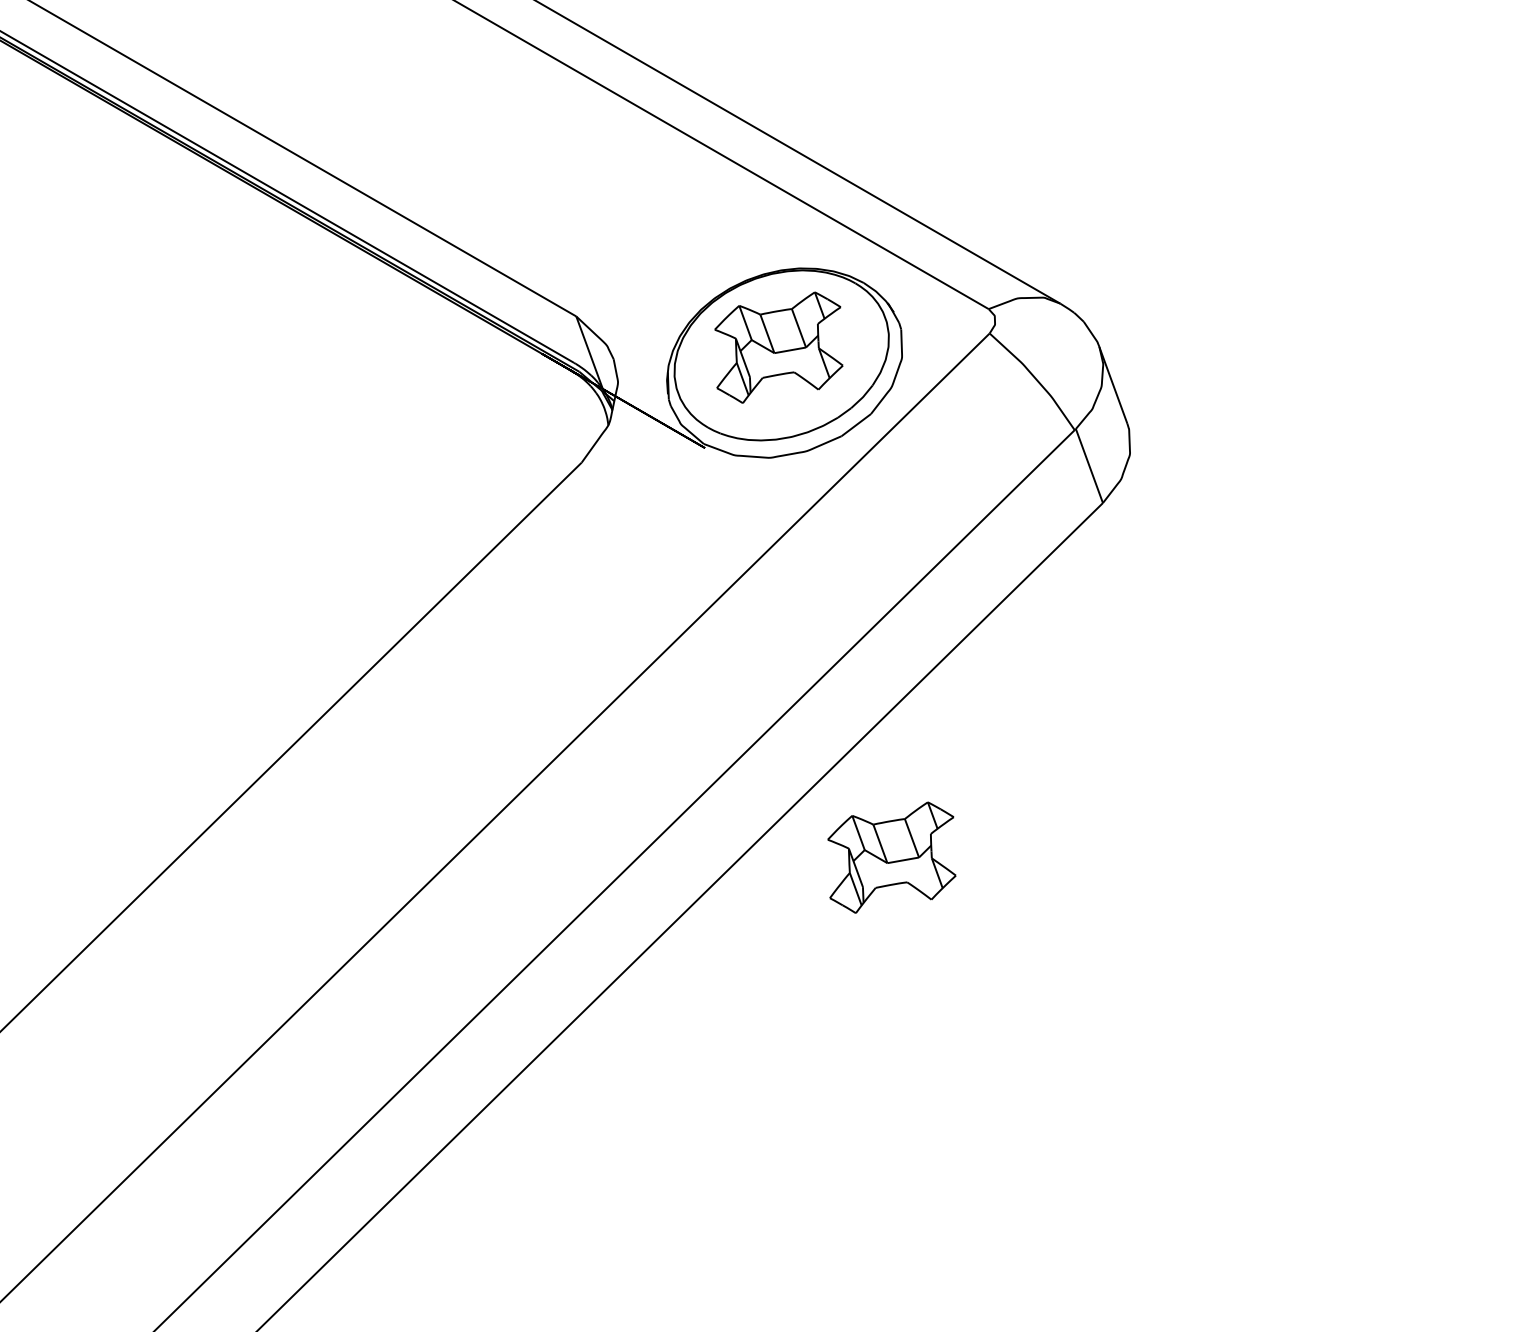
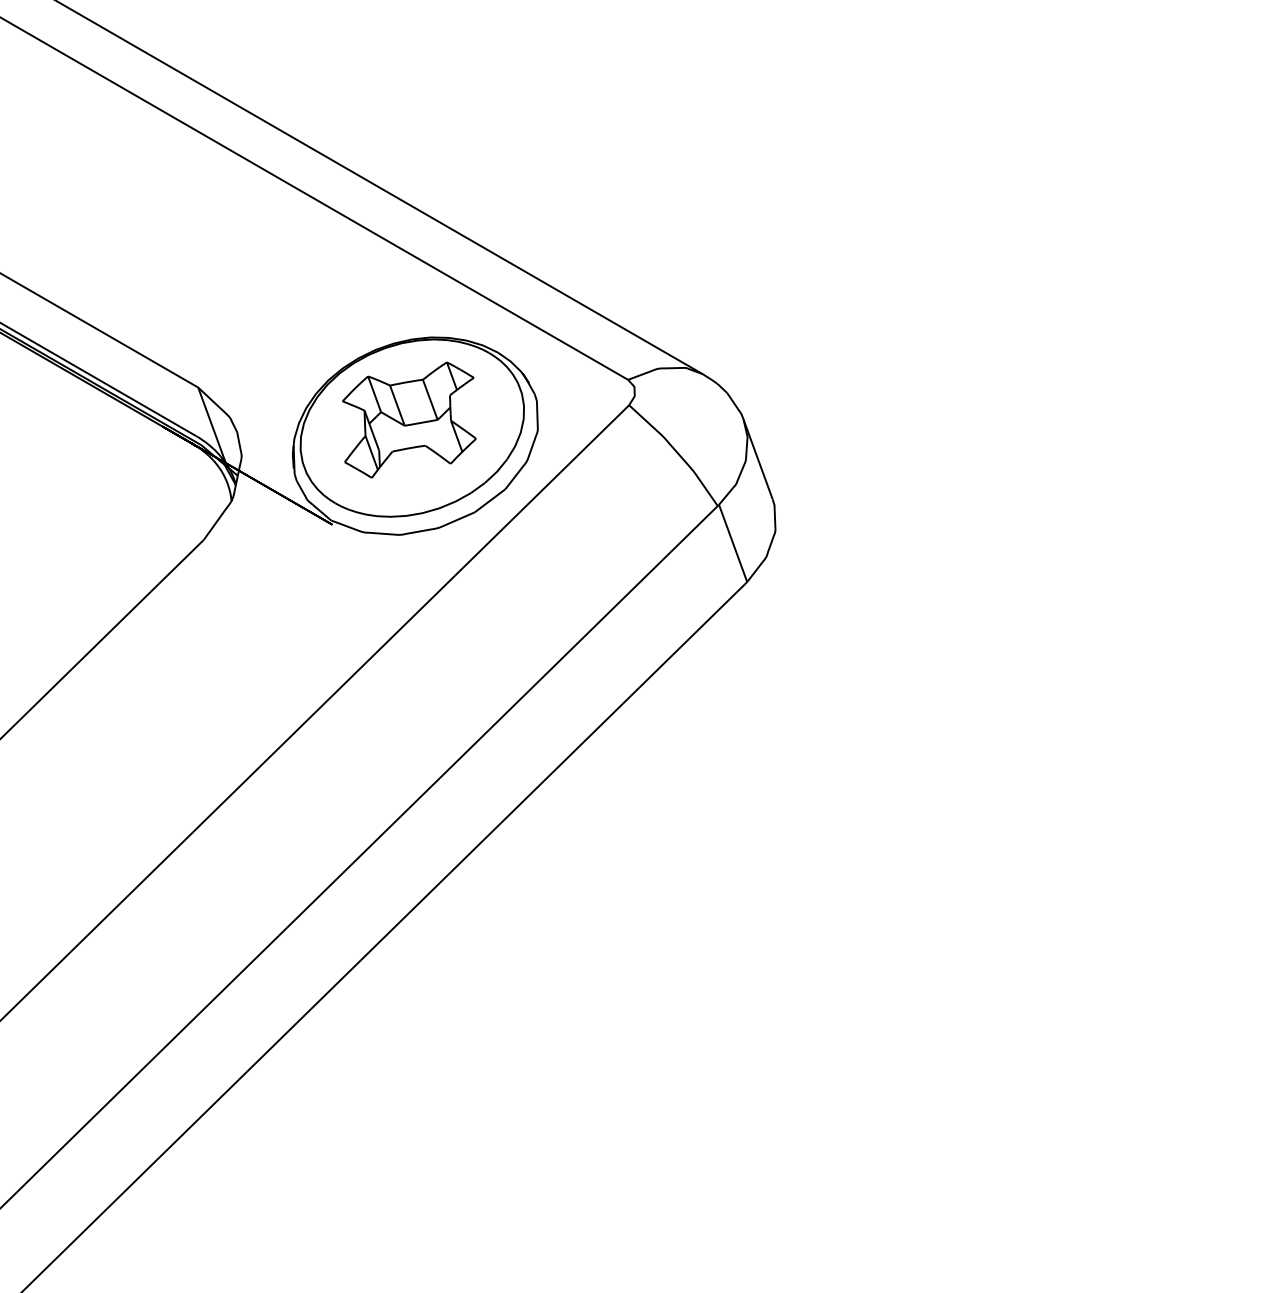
part: (891, 857) -> (526, 951), removed

